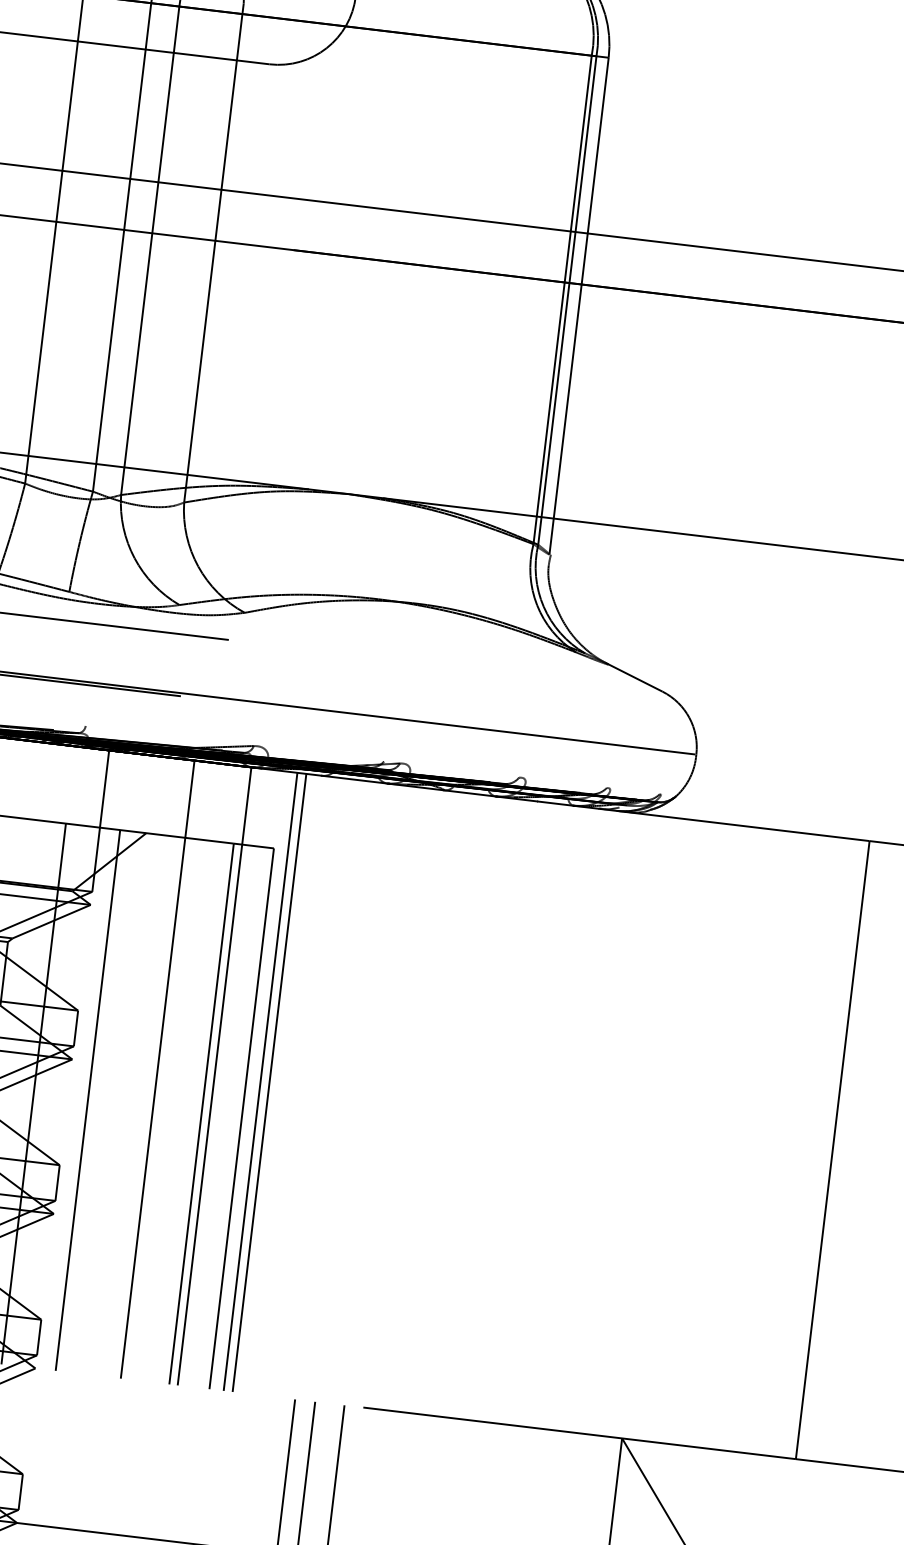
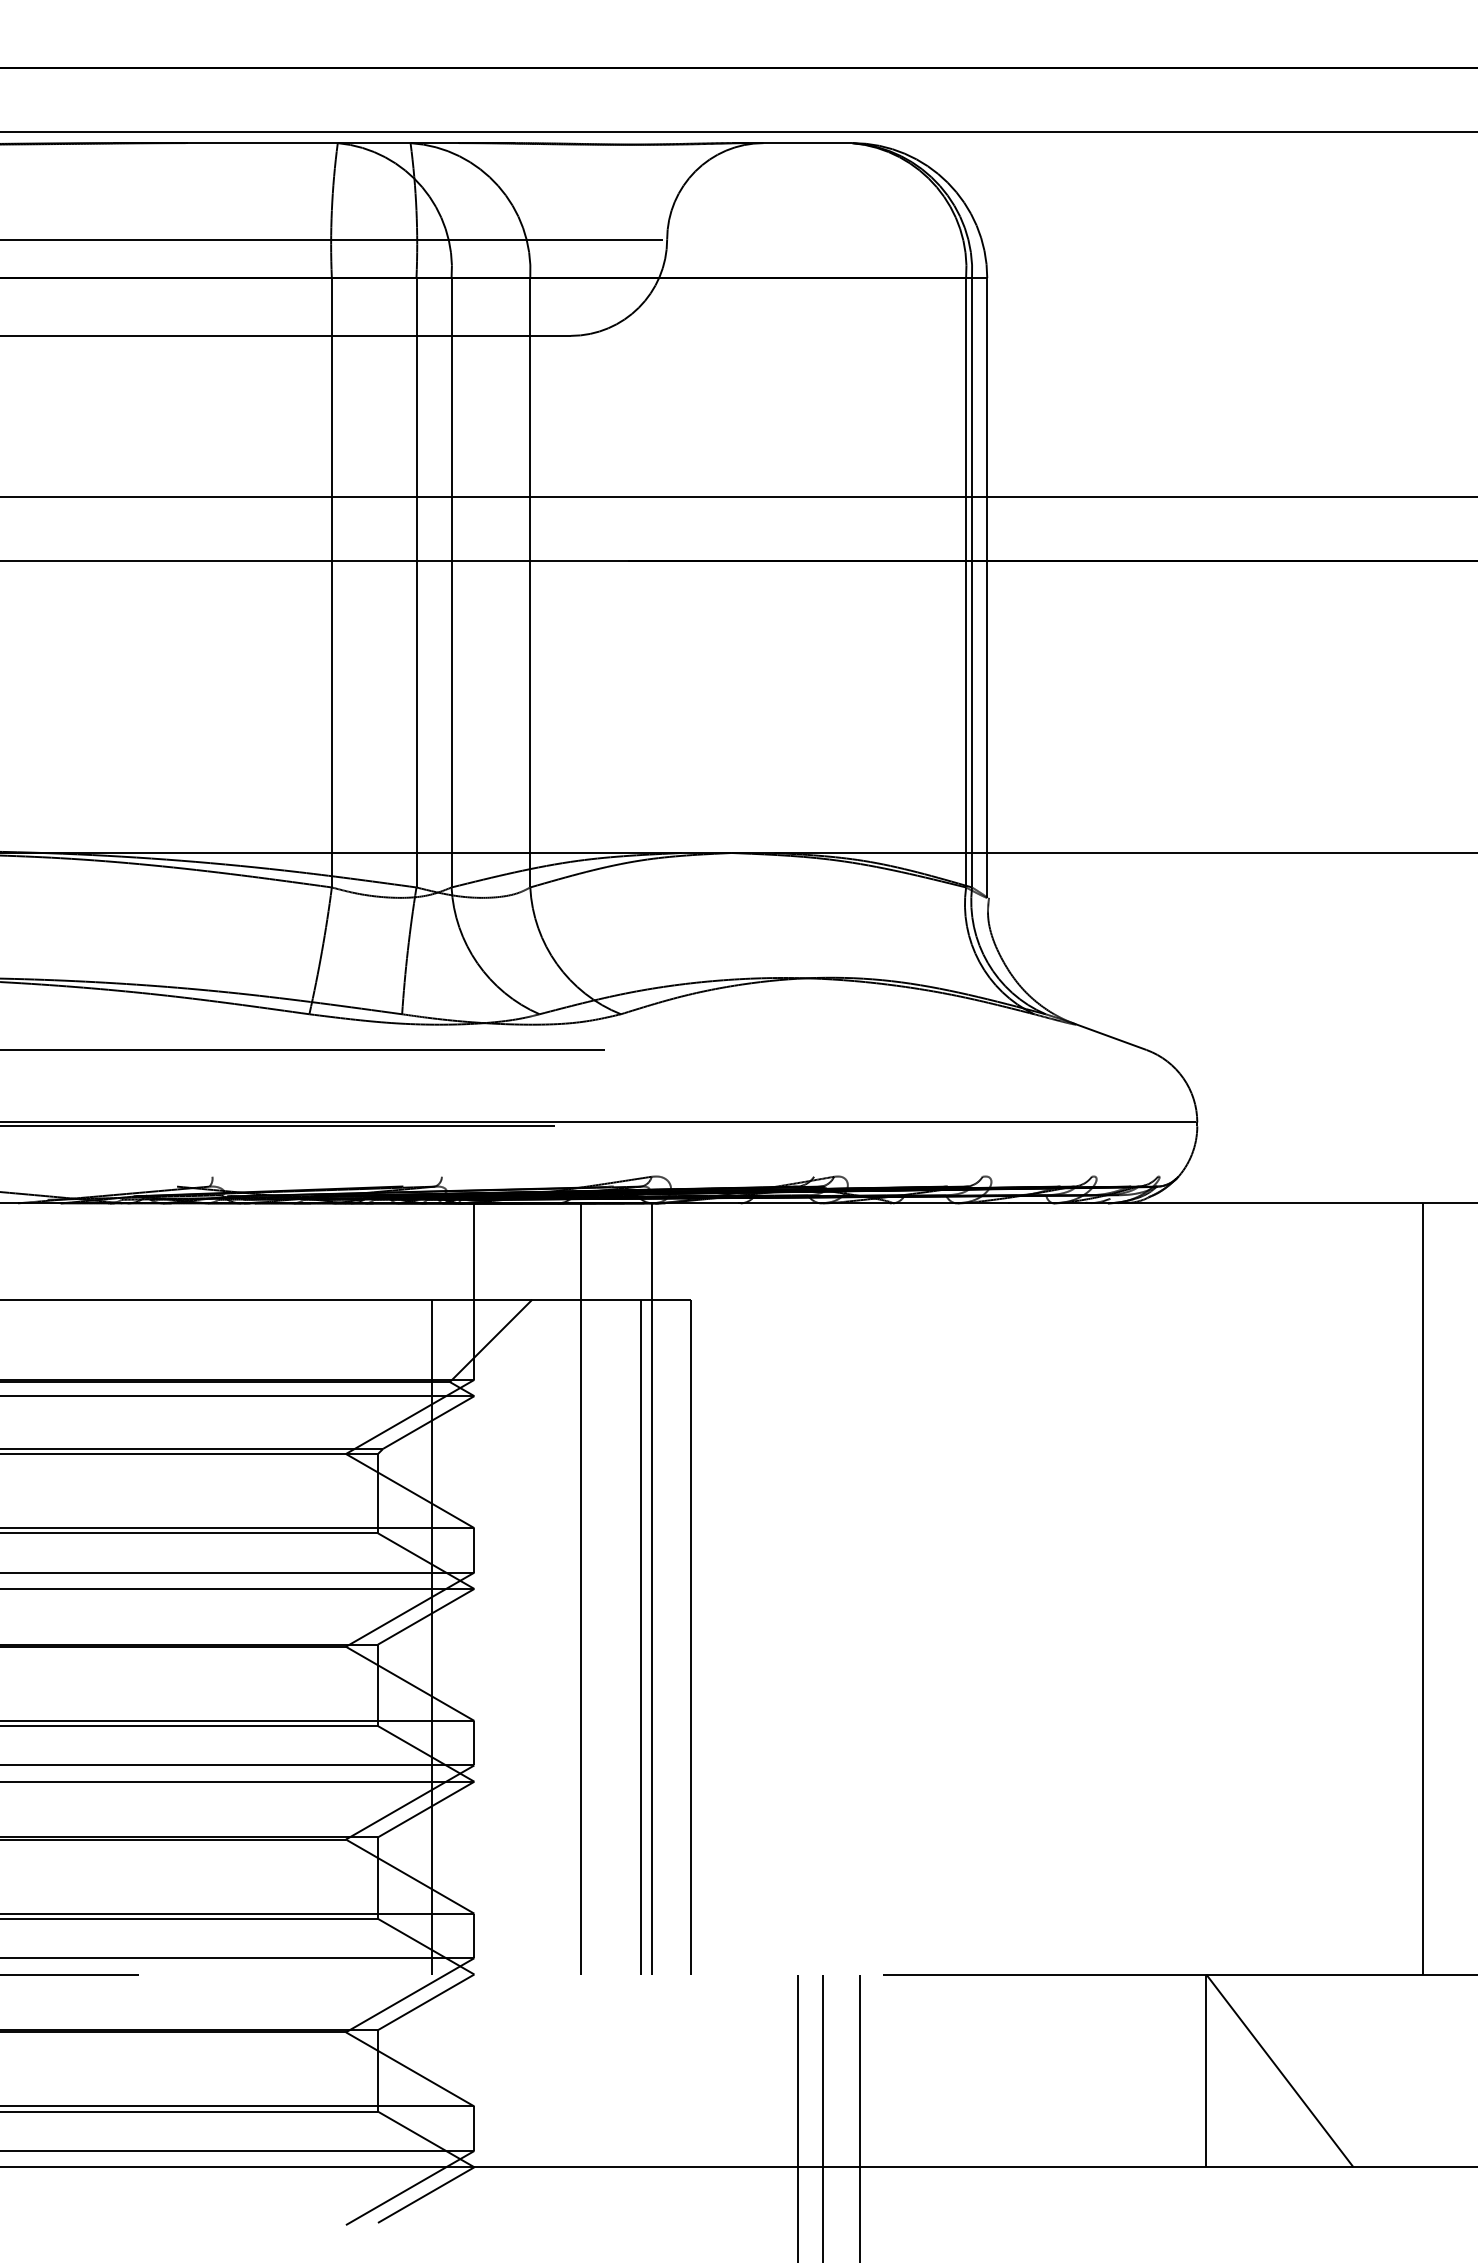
line: (260, 1081) -> (709, 1588), removed
line: (269, 1082) -> (720, 1588), removed
line: (87, 1099) -> (499, 1636), removed

